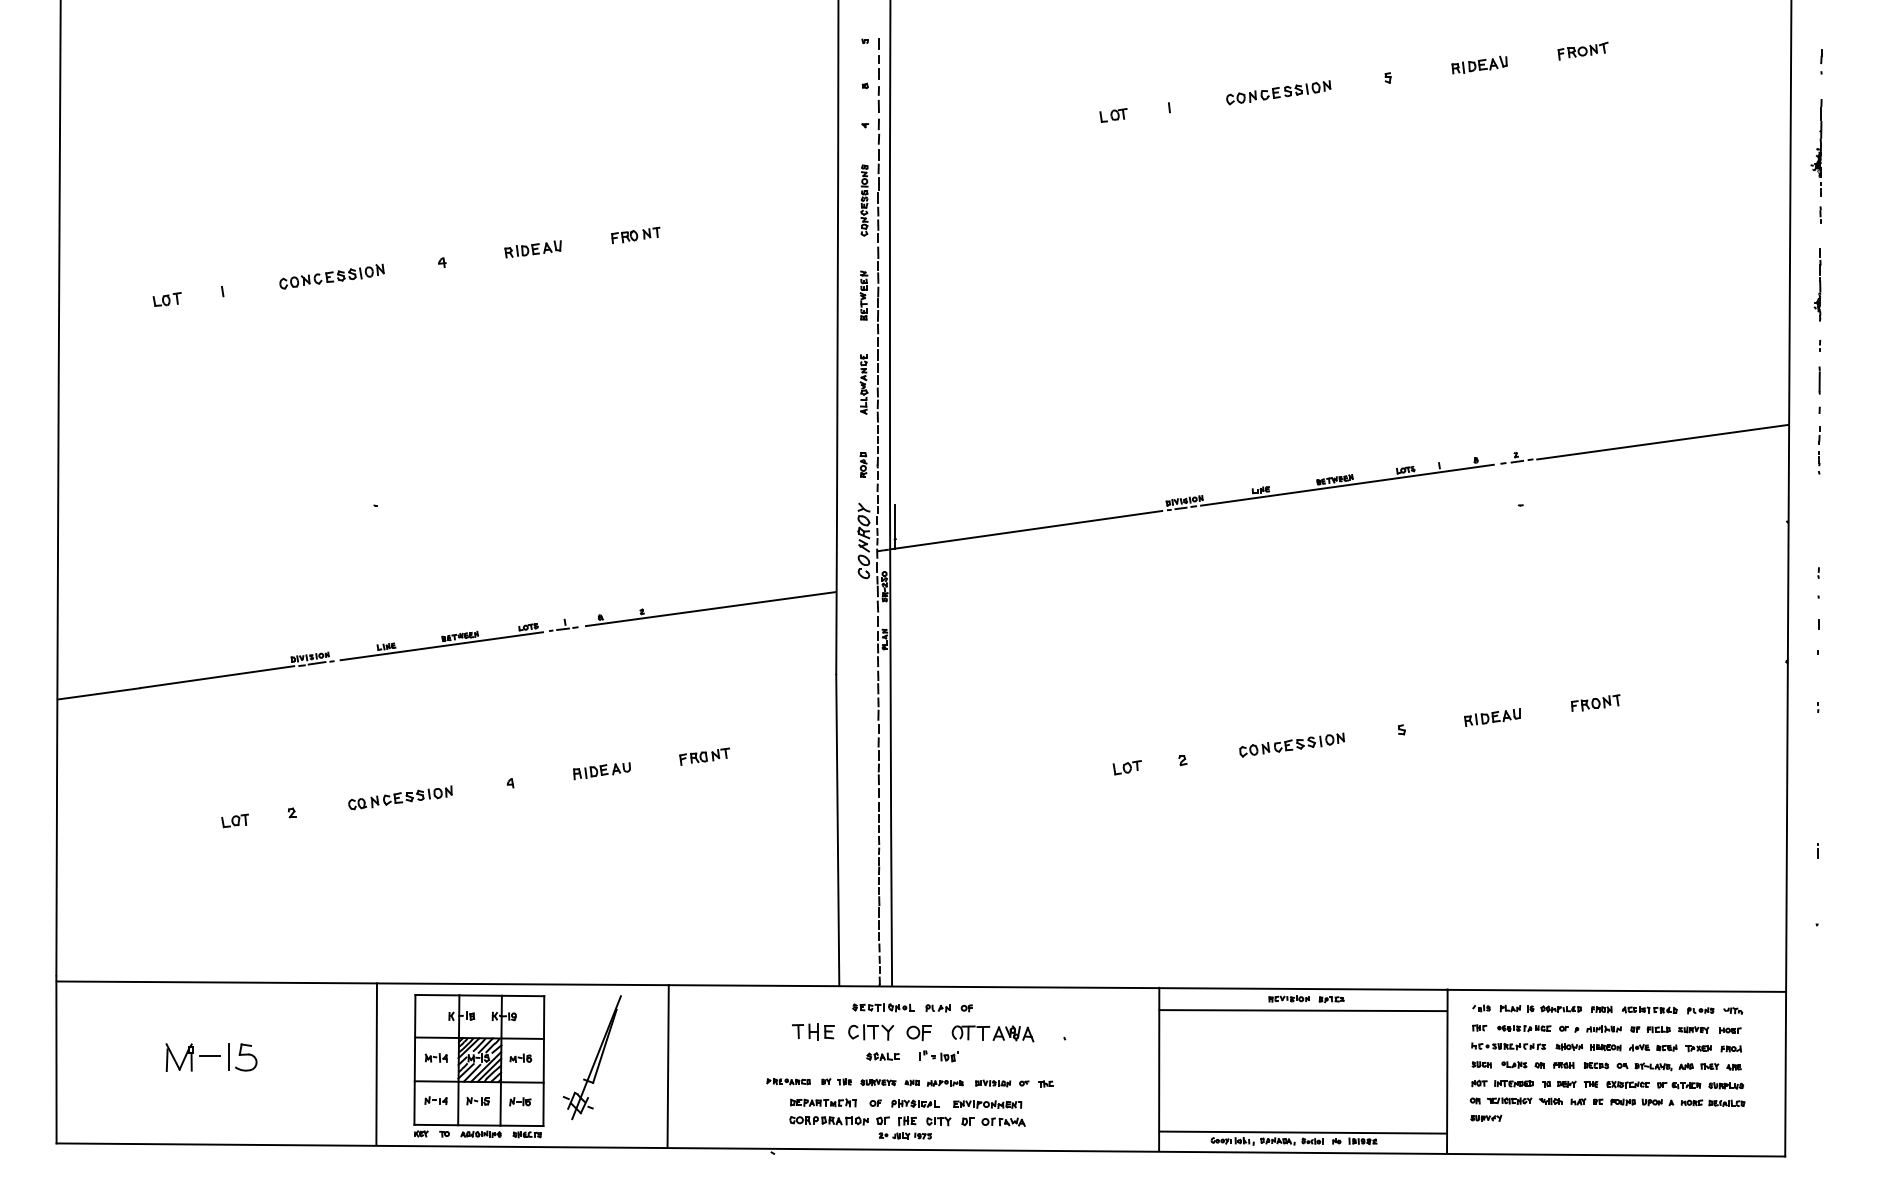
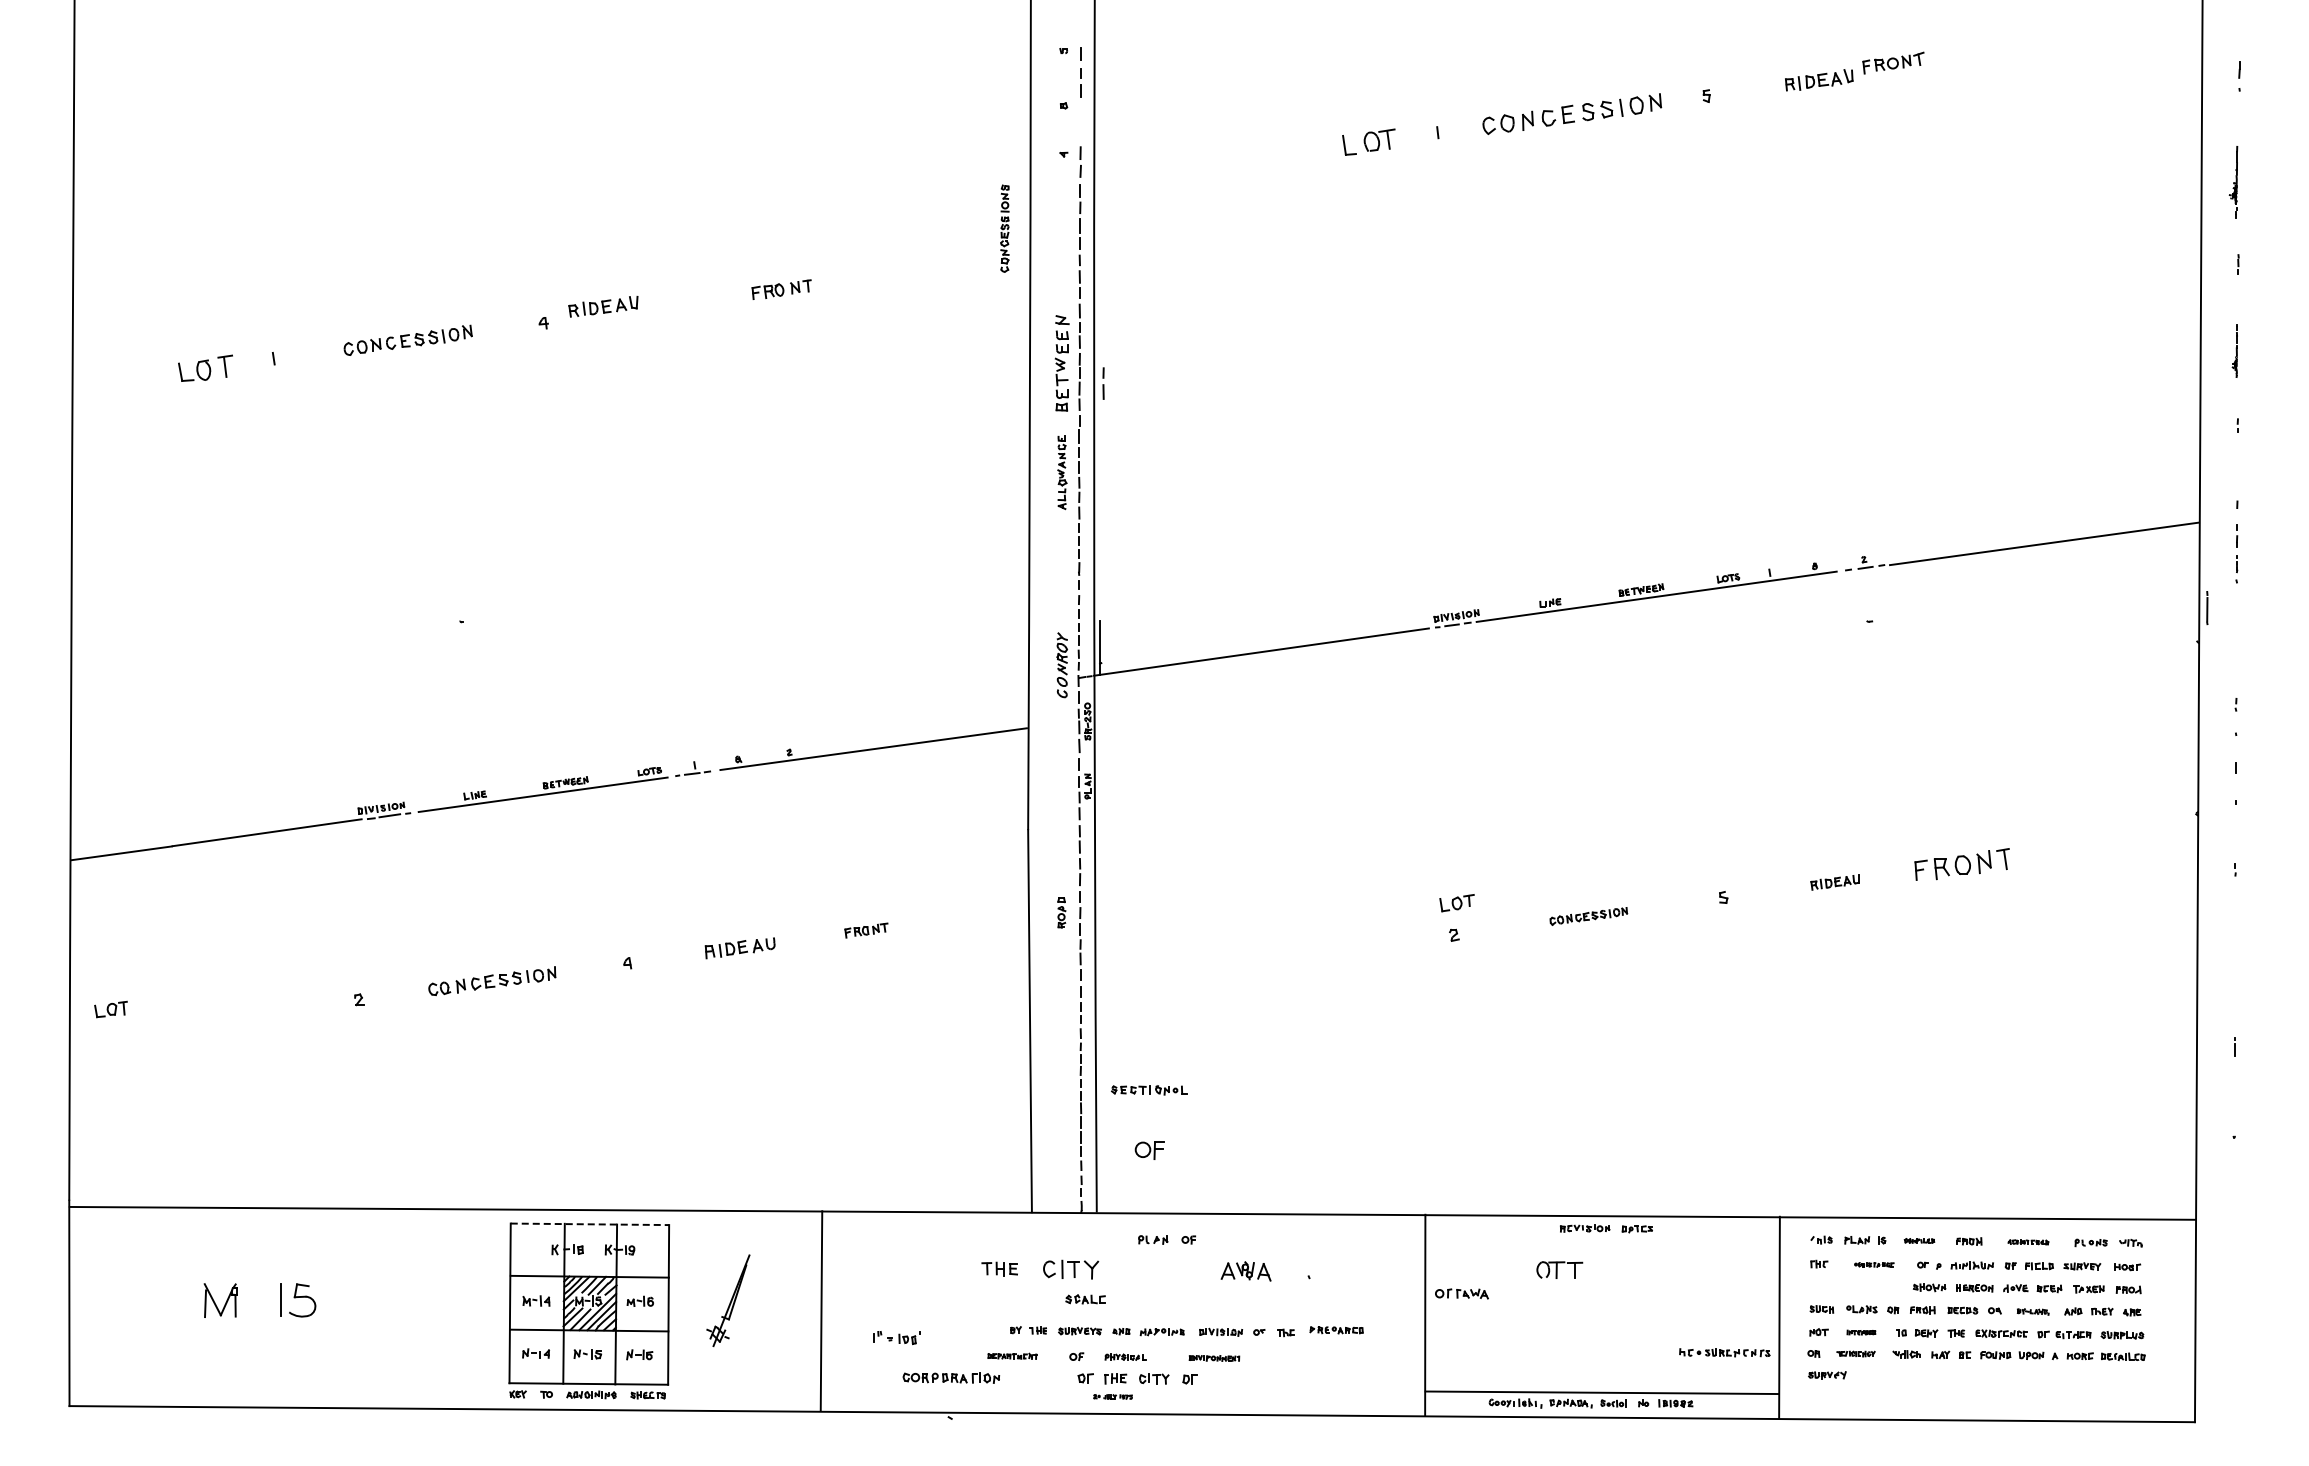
part: (1583, 50) -> (1893, 62), moved
part: (1278, 92) -> (1571, 114), size x1.4
line: (878, 100) -> (1103, 384), moved
part: (1113, 114) -> (1369, 141), size x1.6
part: (1816, 148) -> (2233, 182), size x0.6
part: (864, 200) -> (1004, 228), moved
part: (533, 249) -> (603, 306), moved
part: (1817, 284) -> (2234, 350), size x0.6
part: (864, 295) -> (1062, 363), size x1.6
part: (167, 299) -> (205, 368), size x1.6
line: (1819, 380) -> (2207, 608), moved
part: (863, 464) -> (1061, 912), moved
part: (864, 540) -> (1062, 664), size x0.7
part: (1595, 702) -> (1961, 864), size x1.6
part: (1492, 717) -> (1834, 882), size x0.7
part: (1291, 745) -> (1588, 916), size x0.6
part: (704, 756) -> (866, 930), size x0.7
part: (1126, 768) -> (1456, 903), moved
part: (234, 820) -> (110, 1009), moved
line: (480, 995) -> (590, 1224), solid -> dashed
part: (883, 1007) -> (1149, 1090), moved
part: (1561, 1008) -> (1919, 1240), size x0.6
line: (1302, 1010) -> (1601, 1242), removed
part: (1649, 1010) -> (2028, 1242), size x0.6
part: (1524, 1028) -> (1874, 1264), size x0.6
part: (812, 1031) -> (999, 1268), size x0.7
part: (970, 1032) -> (1559, 1269), moved
part: (918, 1033) -> (1149, 1150), moved
part: (1508, 1046) -> (1724, 1352), moved
line: (209, 1055) -> (257, 1298), removed
part: (939, 1056) -> (896, 1338), moved
part: (592, 1057) -> (728, 1300), size x0.6
line: (376, 1064) -> (462, 1308), removed
part: (1653, 1066) -> (2033, 1311), size x0.7
part: (788, 1081) -> (1336, 1330), moved
part: (1514, 1083) -> (1861, 1332), size x0.6
part: (1509, 1100) -> (1855, 1353), size x0.7
part: (823, 1103) -> (1012, 1356), size x0.6
part: (915, 1103) -> (1125, 1356), size x0.7
part: (987, 1104) -> (1214, 1358), size x0.6
part: (829, 1120) -> (951, 1377), moved
part: (1003, 1121) -> (1461, 1293), moved
part: (904, 1135) -> (1112, 1396), size x0.6

